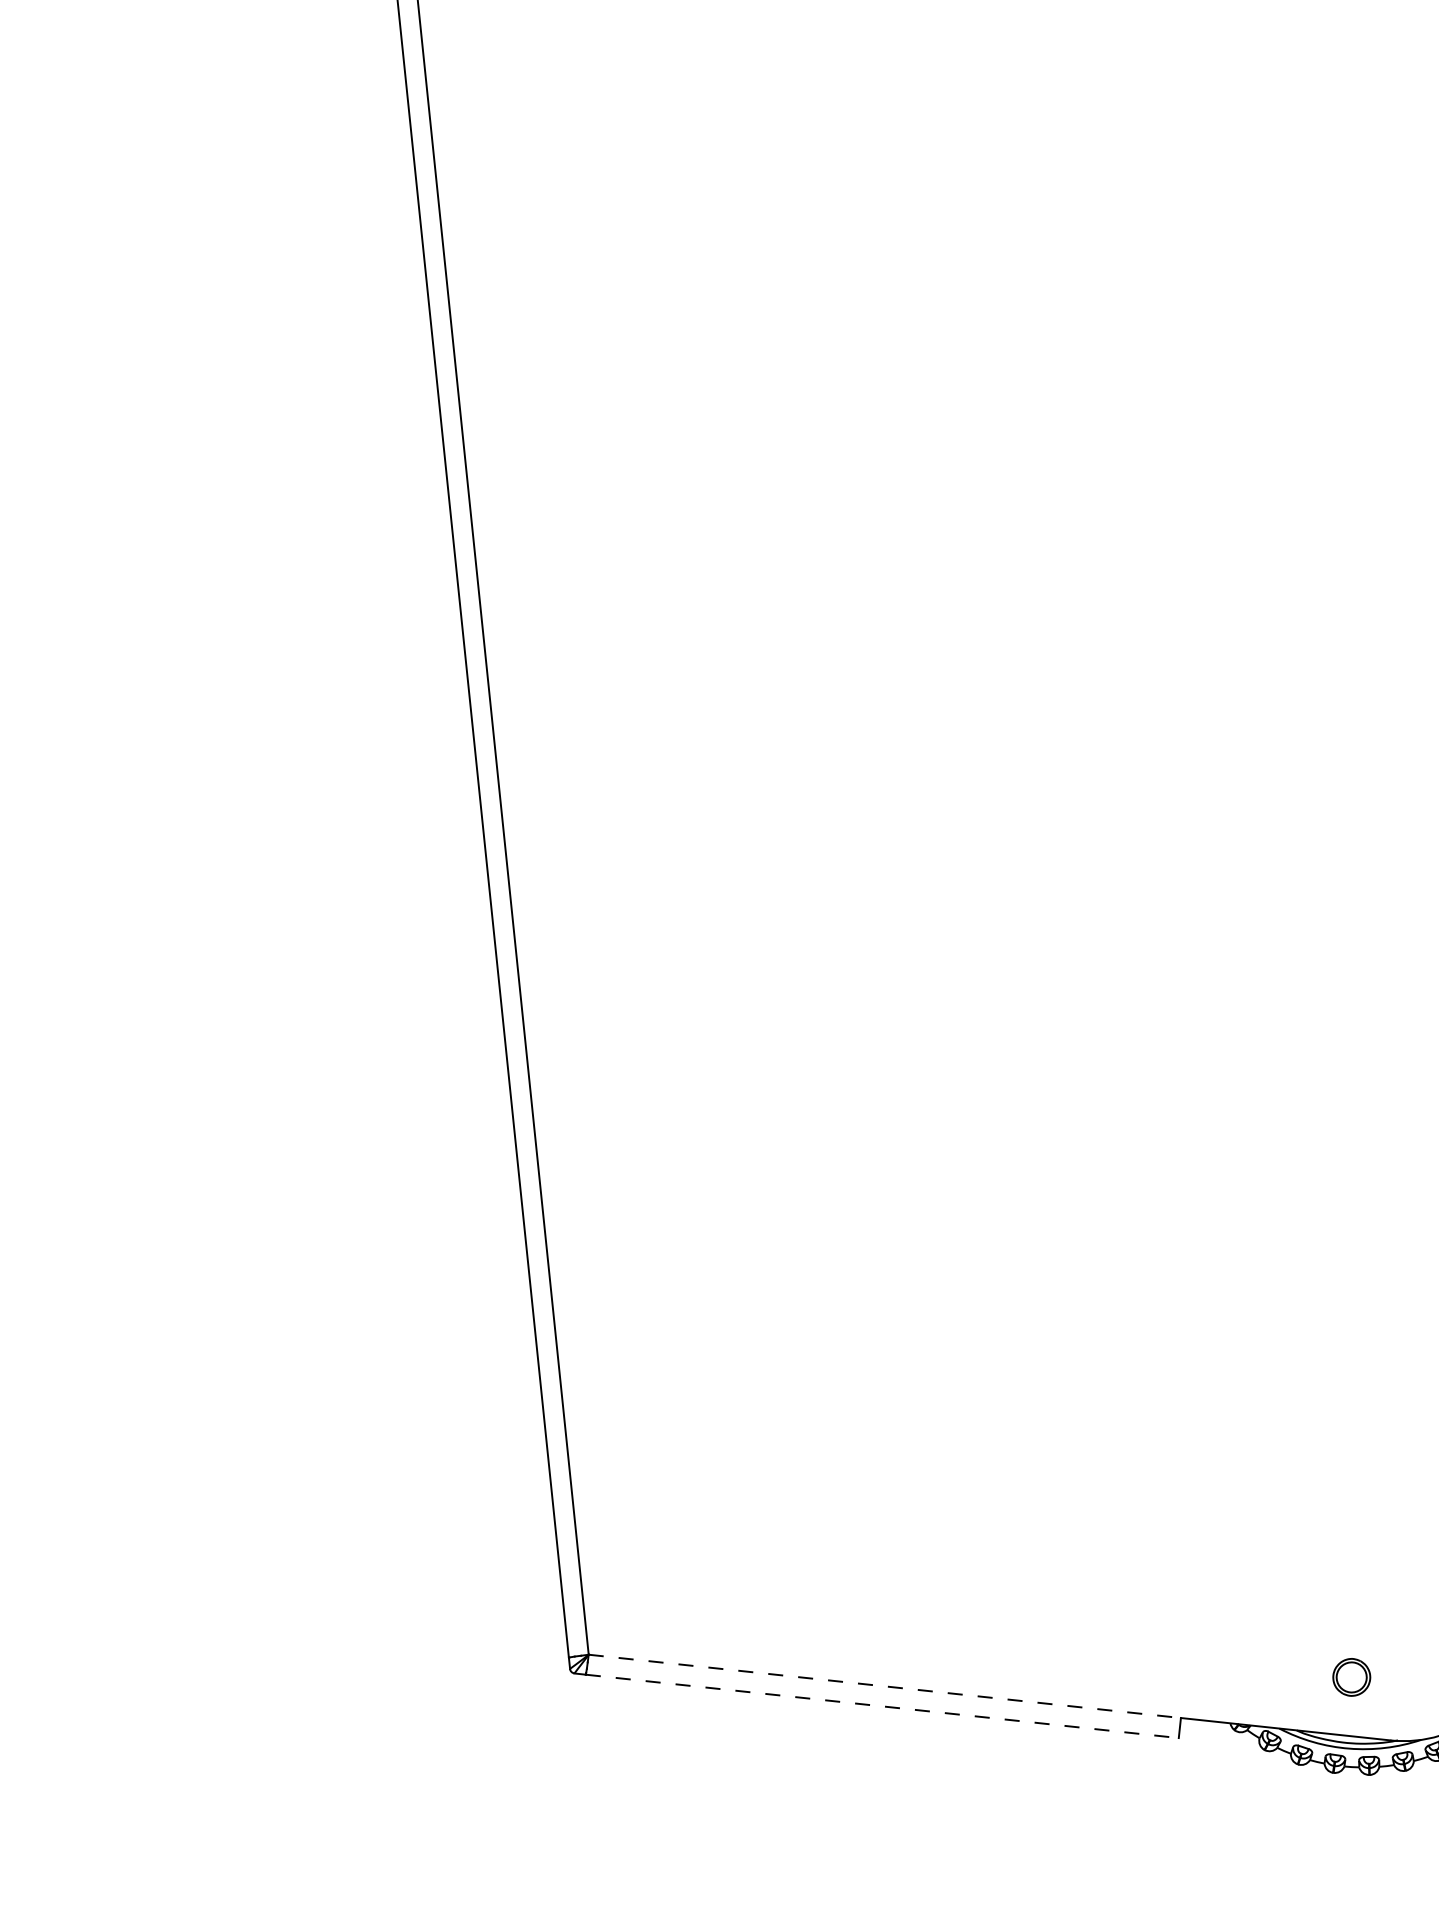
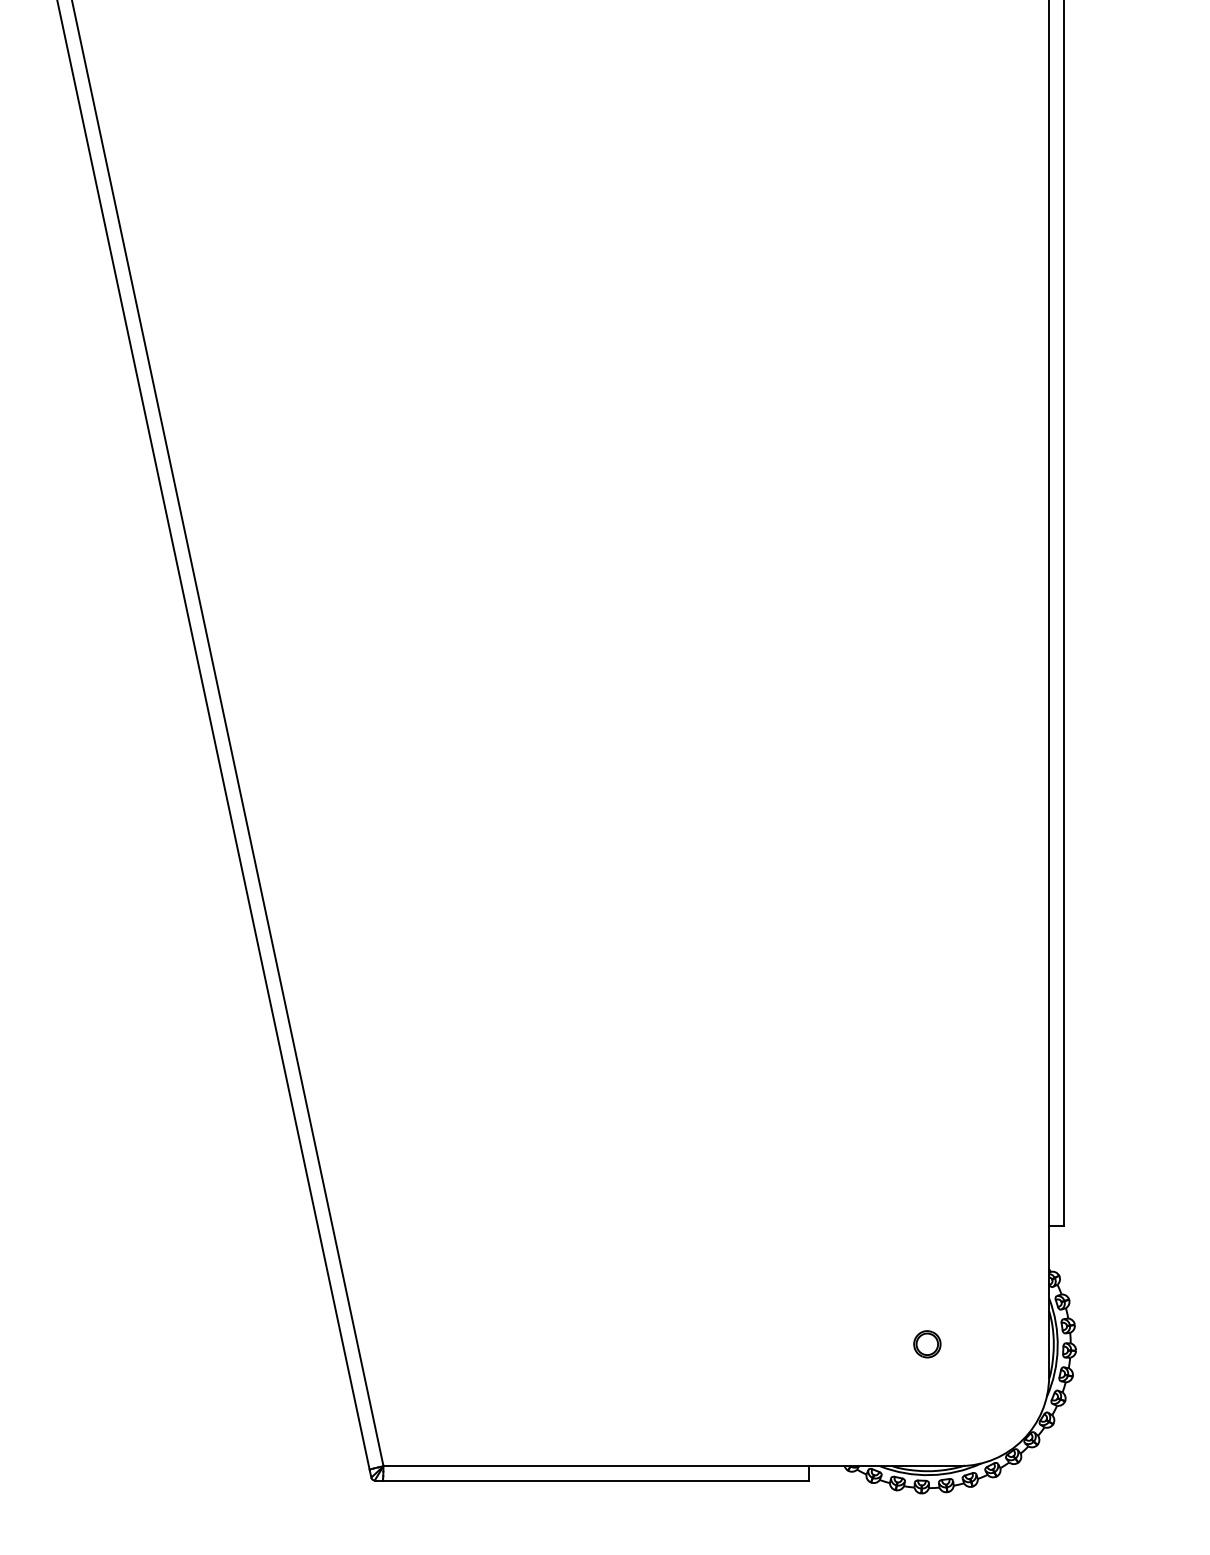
part: (1351, 1677) -> (927, 1344), moved
line: (885, 1686) -> (596, 1466), dashed -> solid
line: (882, 1706) -> (596, 1480), dashed -> solid

